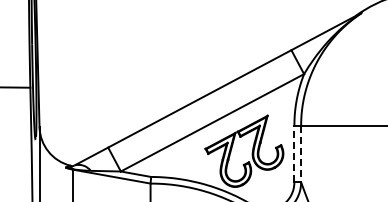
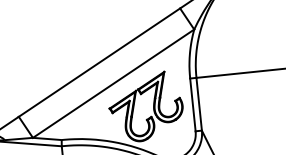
line: (294, 153) -> (192, 104), dashed -> solid
line: (301, 154) -> (199, 104), dashed -> solid

